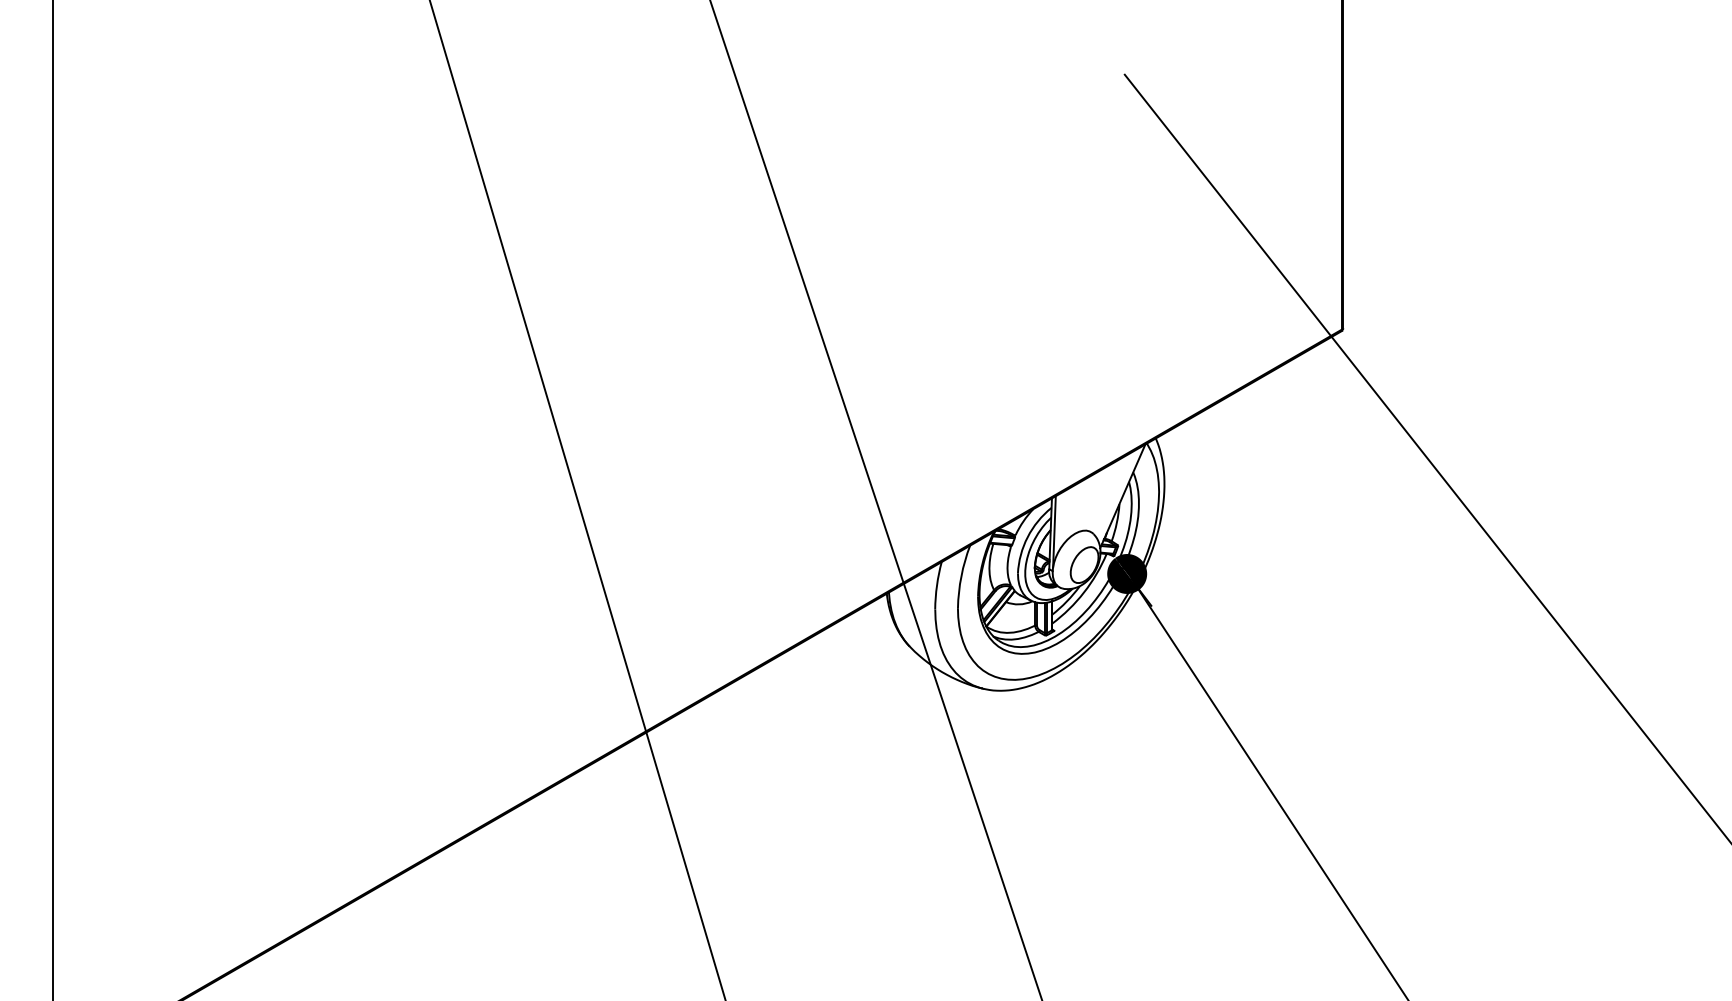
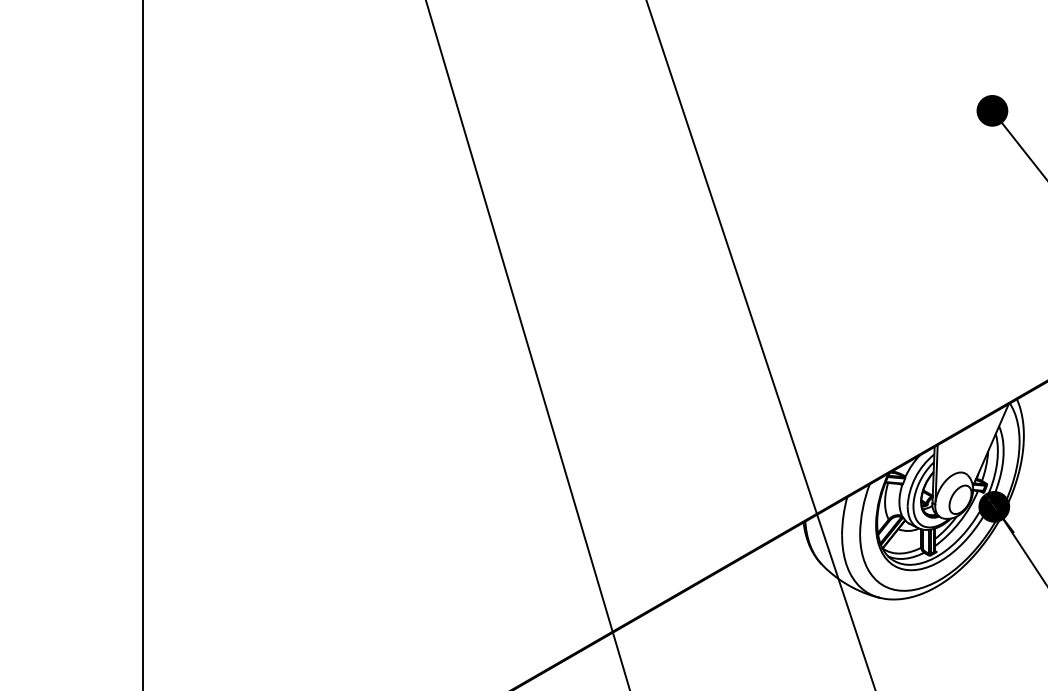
fill: (1124, 74) -> (992, 110), added

